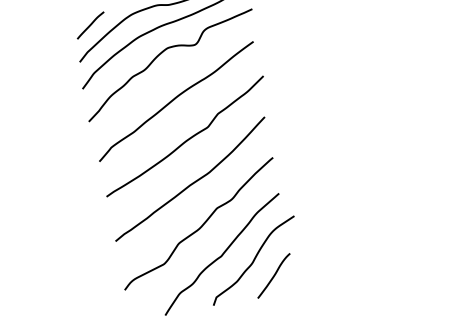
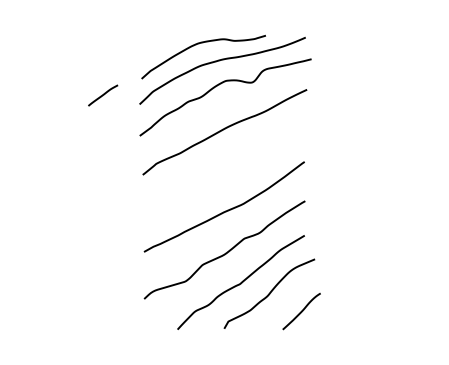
line: (91, 25) -> (103, 95), moved
curve: (186, 139) -> (227, 169), removed
line: (273, 275) -> (301, 311), moved

